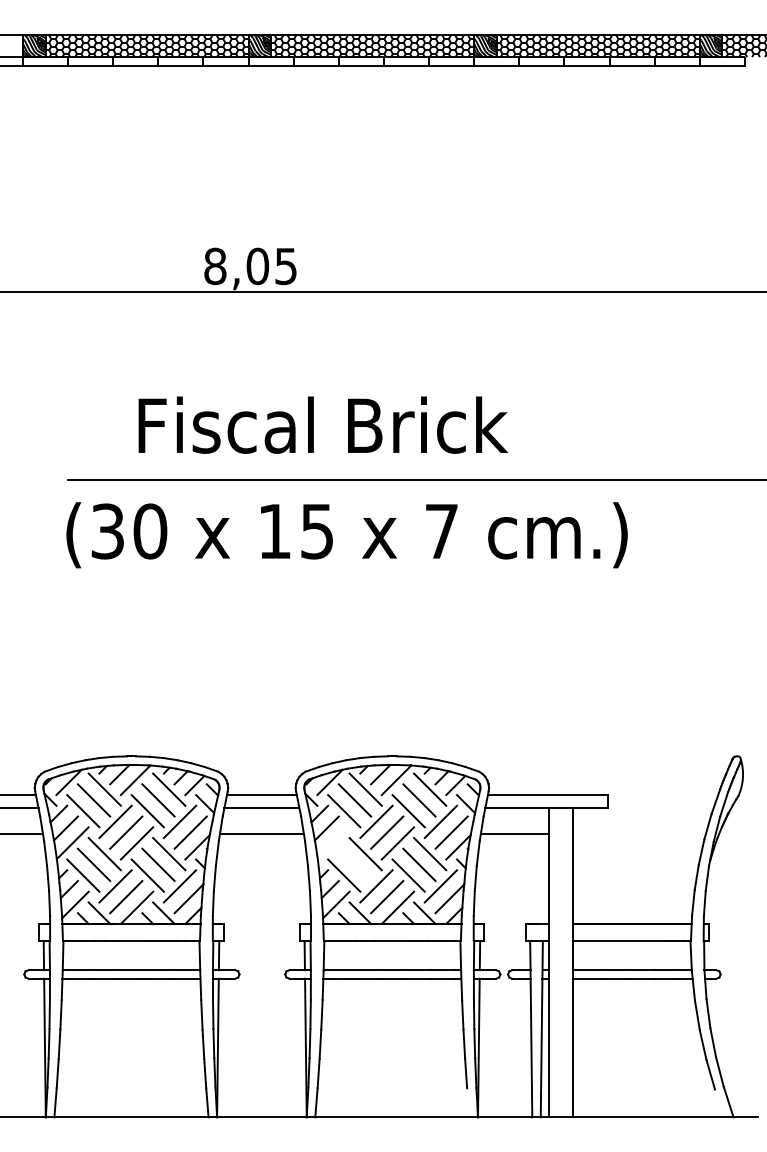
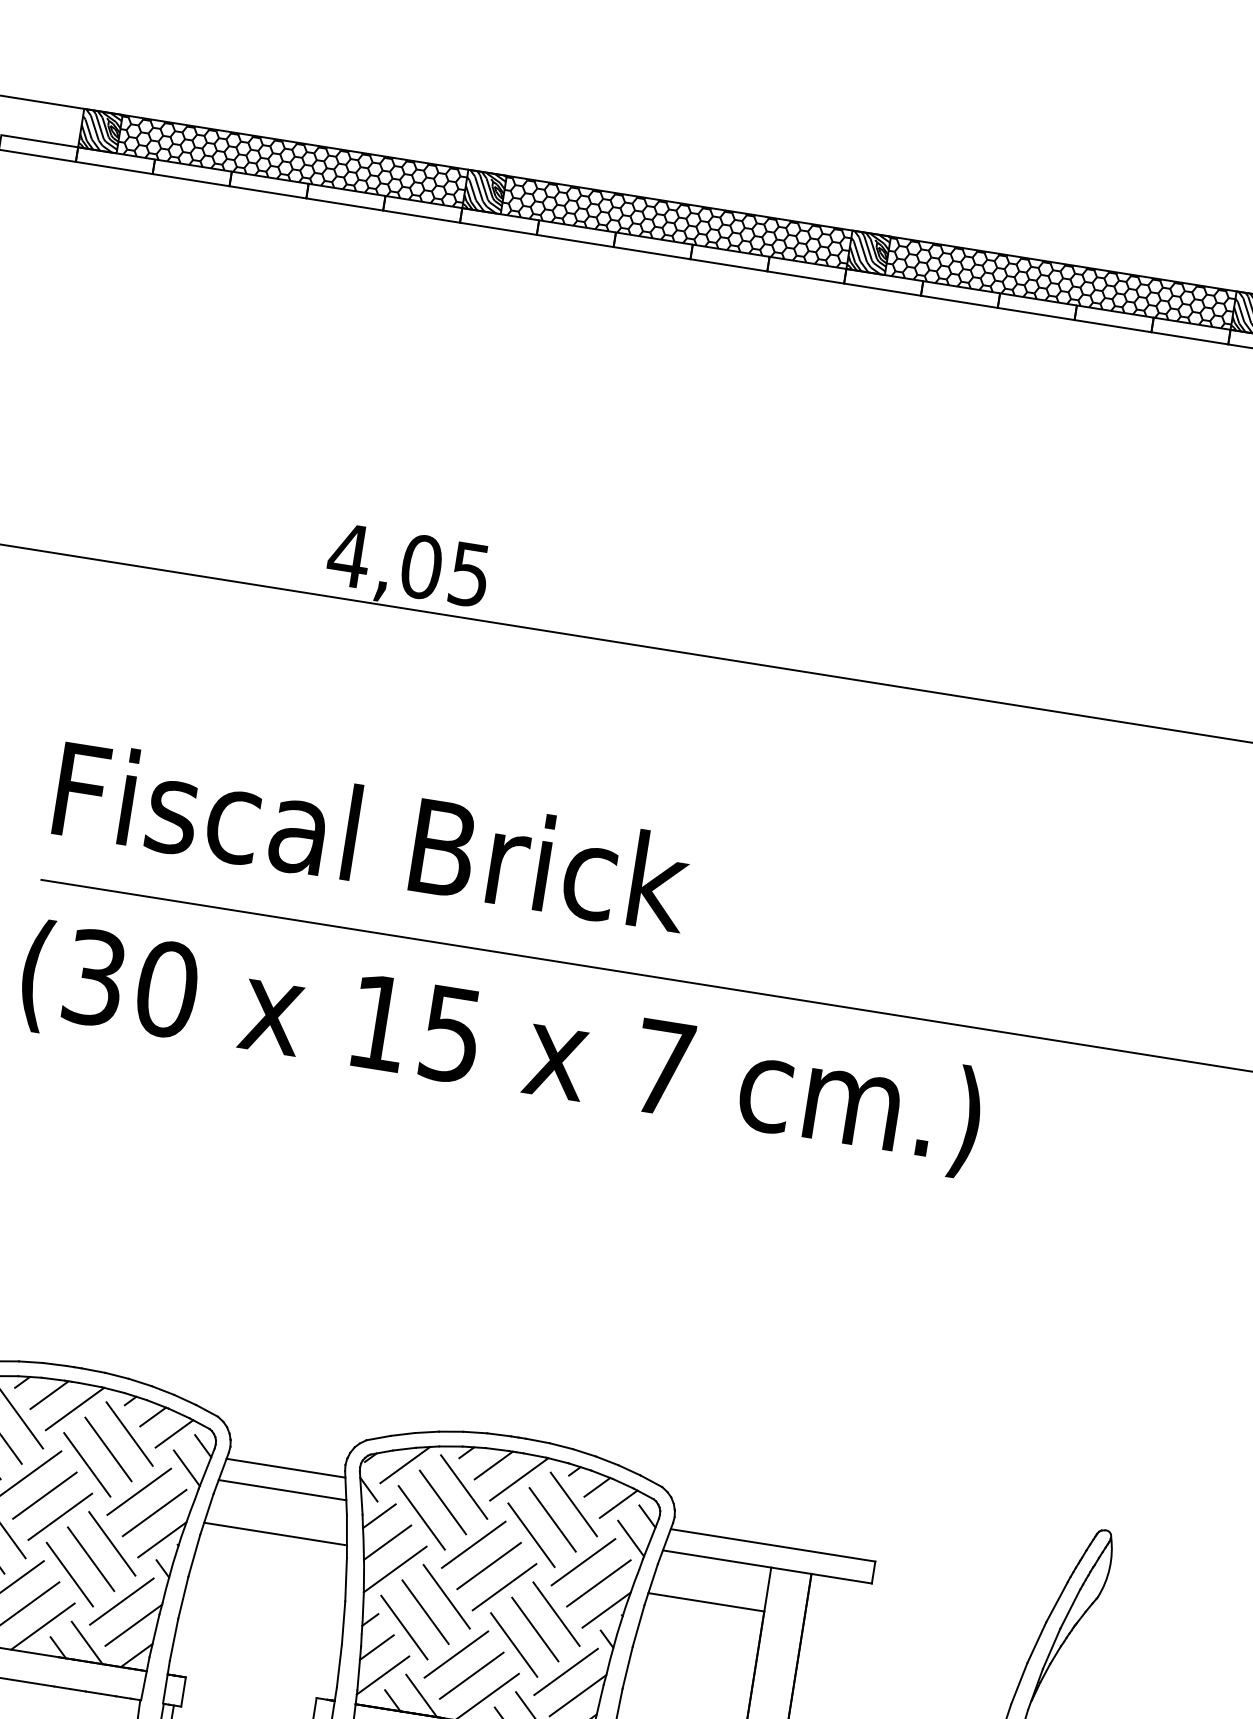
text: (215, 266) -> (349, 555), 8,05 -> 4,05
text: (323, 424) -> (373, 835), moved
line: (333, 843) -> (394, 1570), added
line: (354, 864) -> (424, 1611), added

